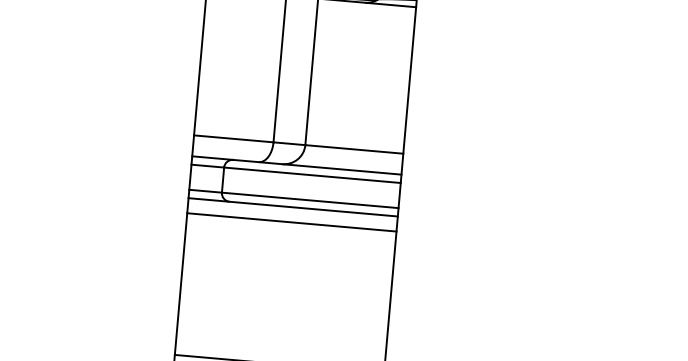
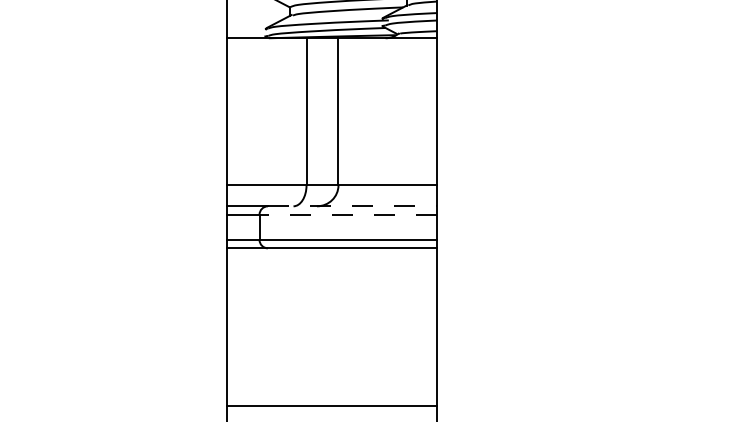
line: (317, 167) -> (352, 206), solid -> dashed
line: (312, 175) -> (348, 214), solid -> dashed
line: (291, 222) -> (331, 263), removed

